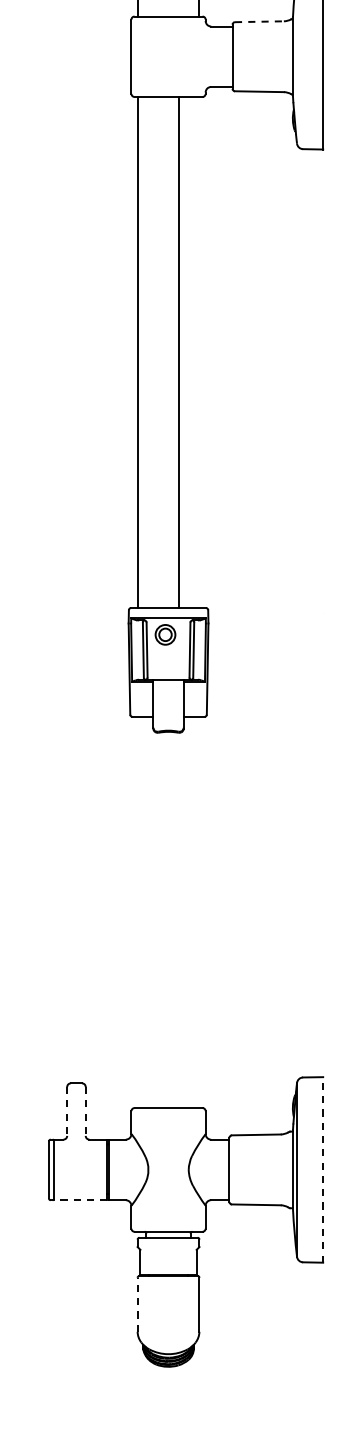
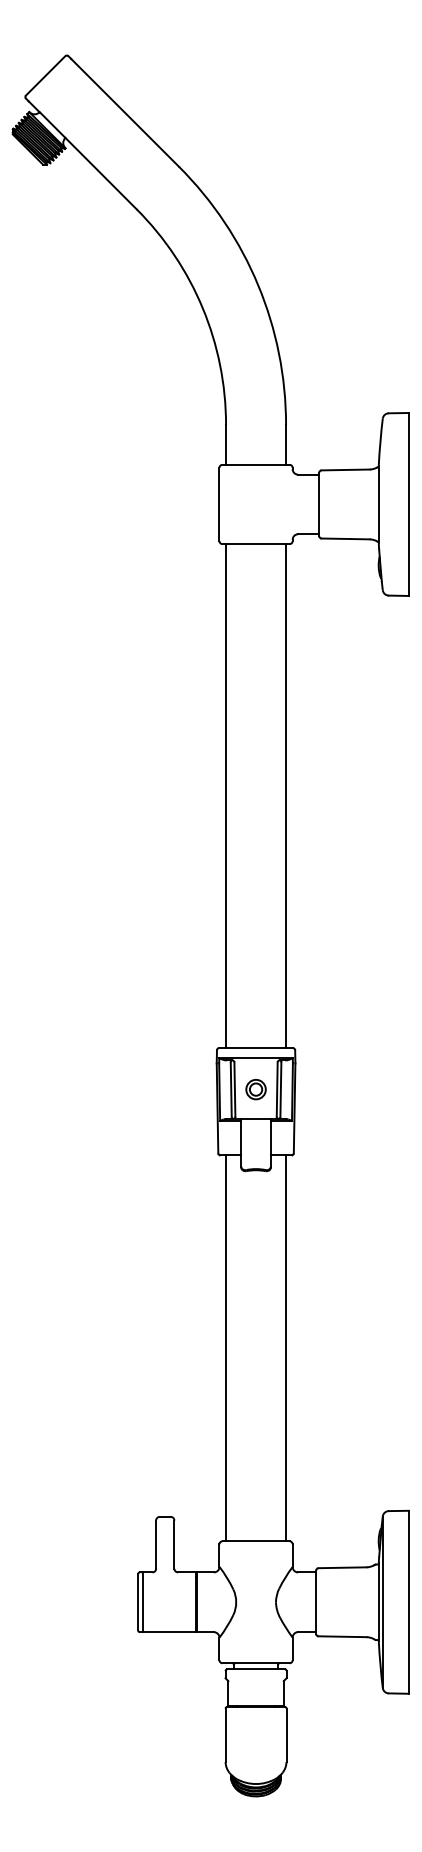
line: (260, 21) -> (346, 469), dashed -> solid
line: (179, 352) -> (286, 796), moved
part: (164, 634) -> (255, 1089), moved
line: (138, 912) -> (226, 1348), added
line: (199, 912) -> (286, 1348), added
line: (67, 1112) -> (156, 1545), dashed -> solid
line: (85, 1112) -> (174, 1545), dashed -> solid
line: (323, 1169) -> (408, 1601), dashed -> solid
line: (79, 1200) -> (168, 1632), dashed -> solid
line: (137, 1305) -> (225, 1735), dashed -> solid

